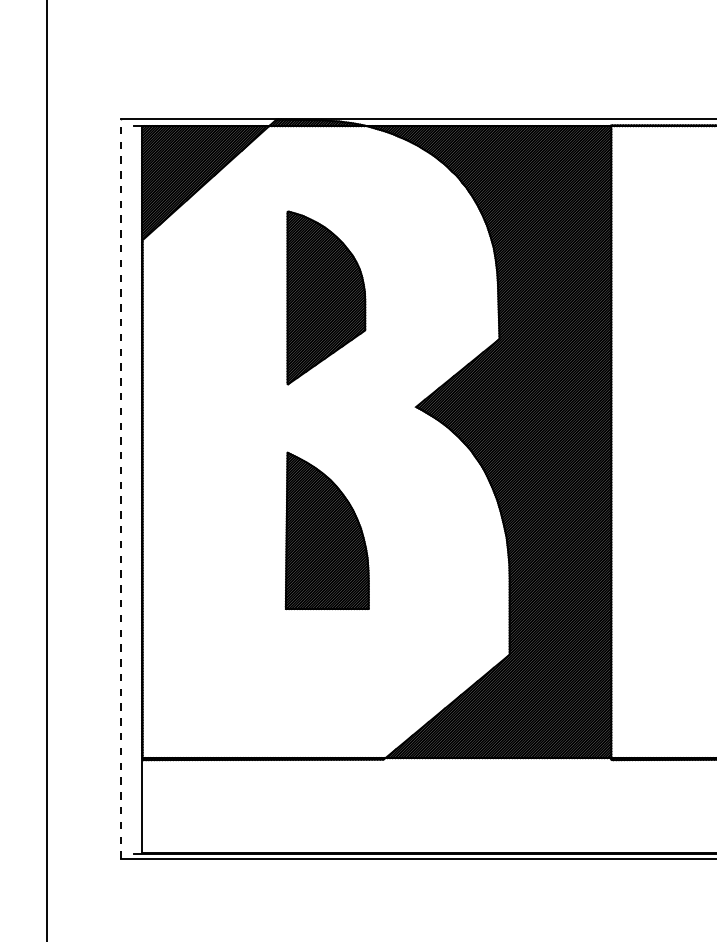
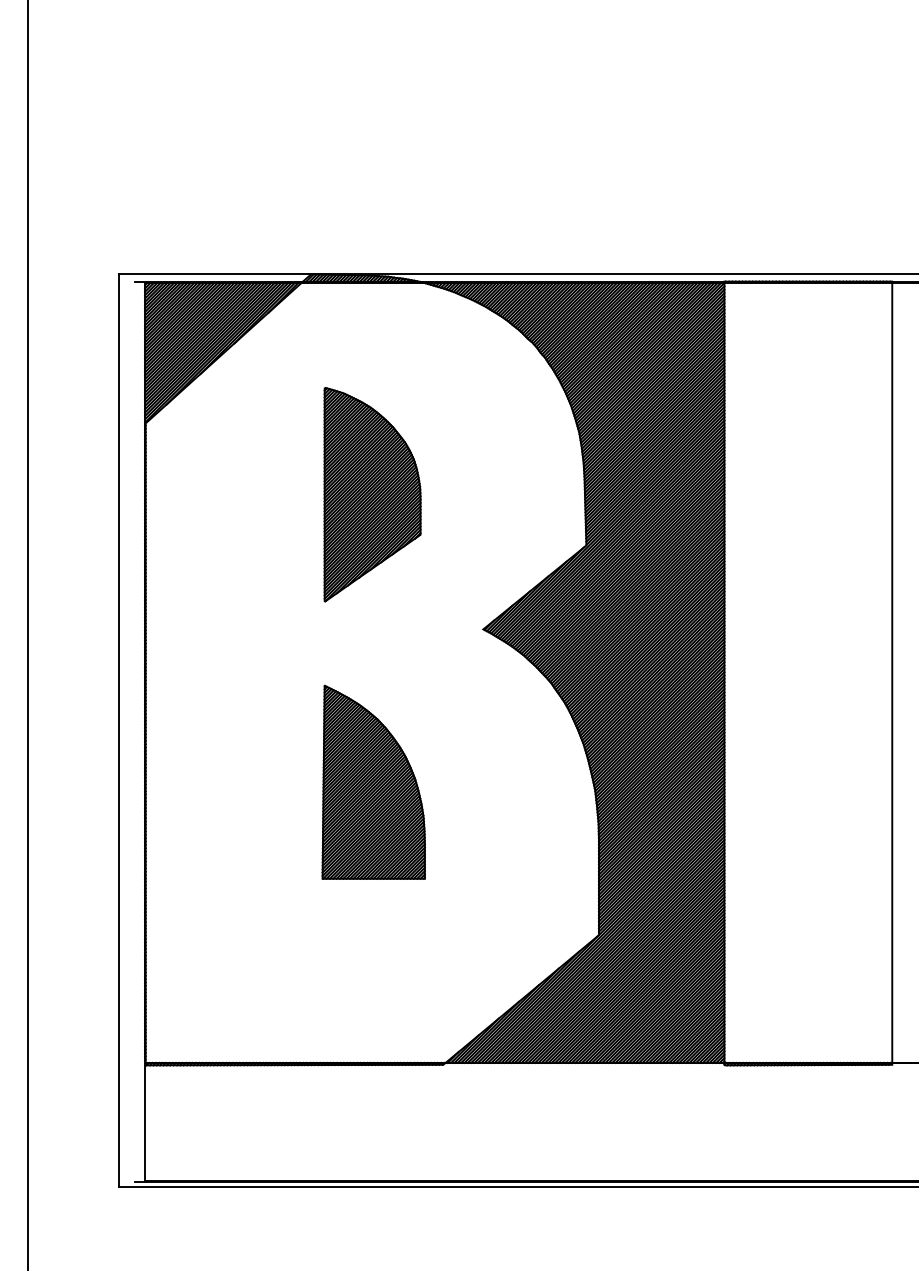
line: (120, 488) -> (118, 730), dashed -> solid

